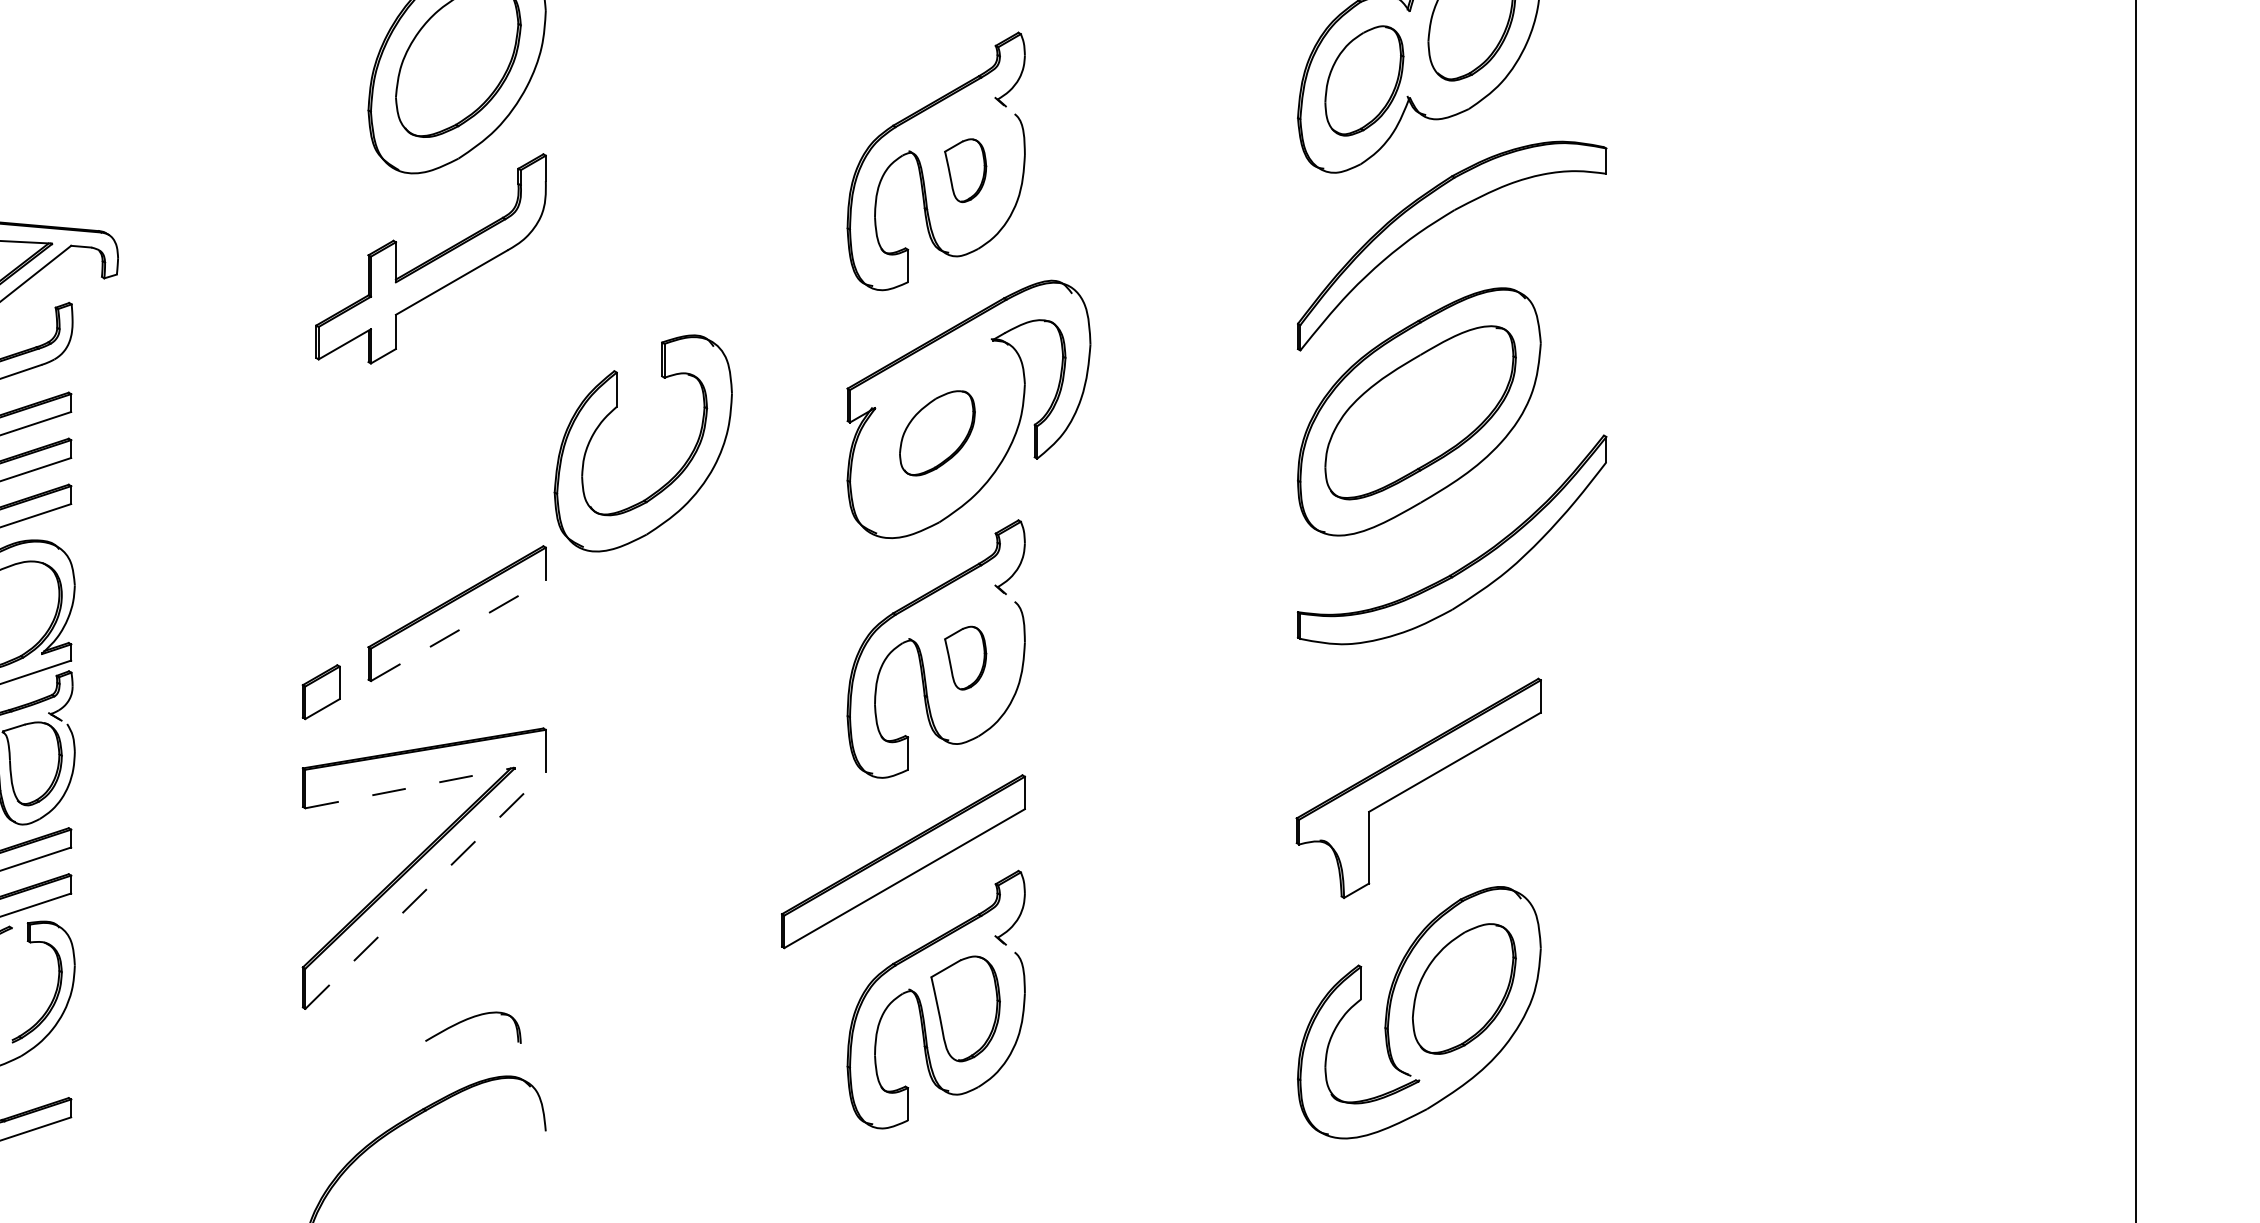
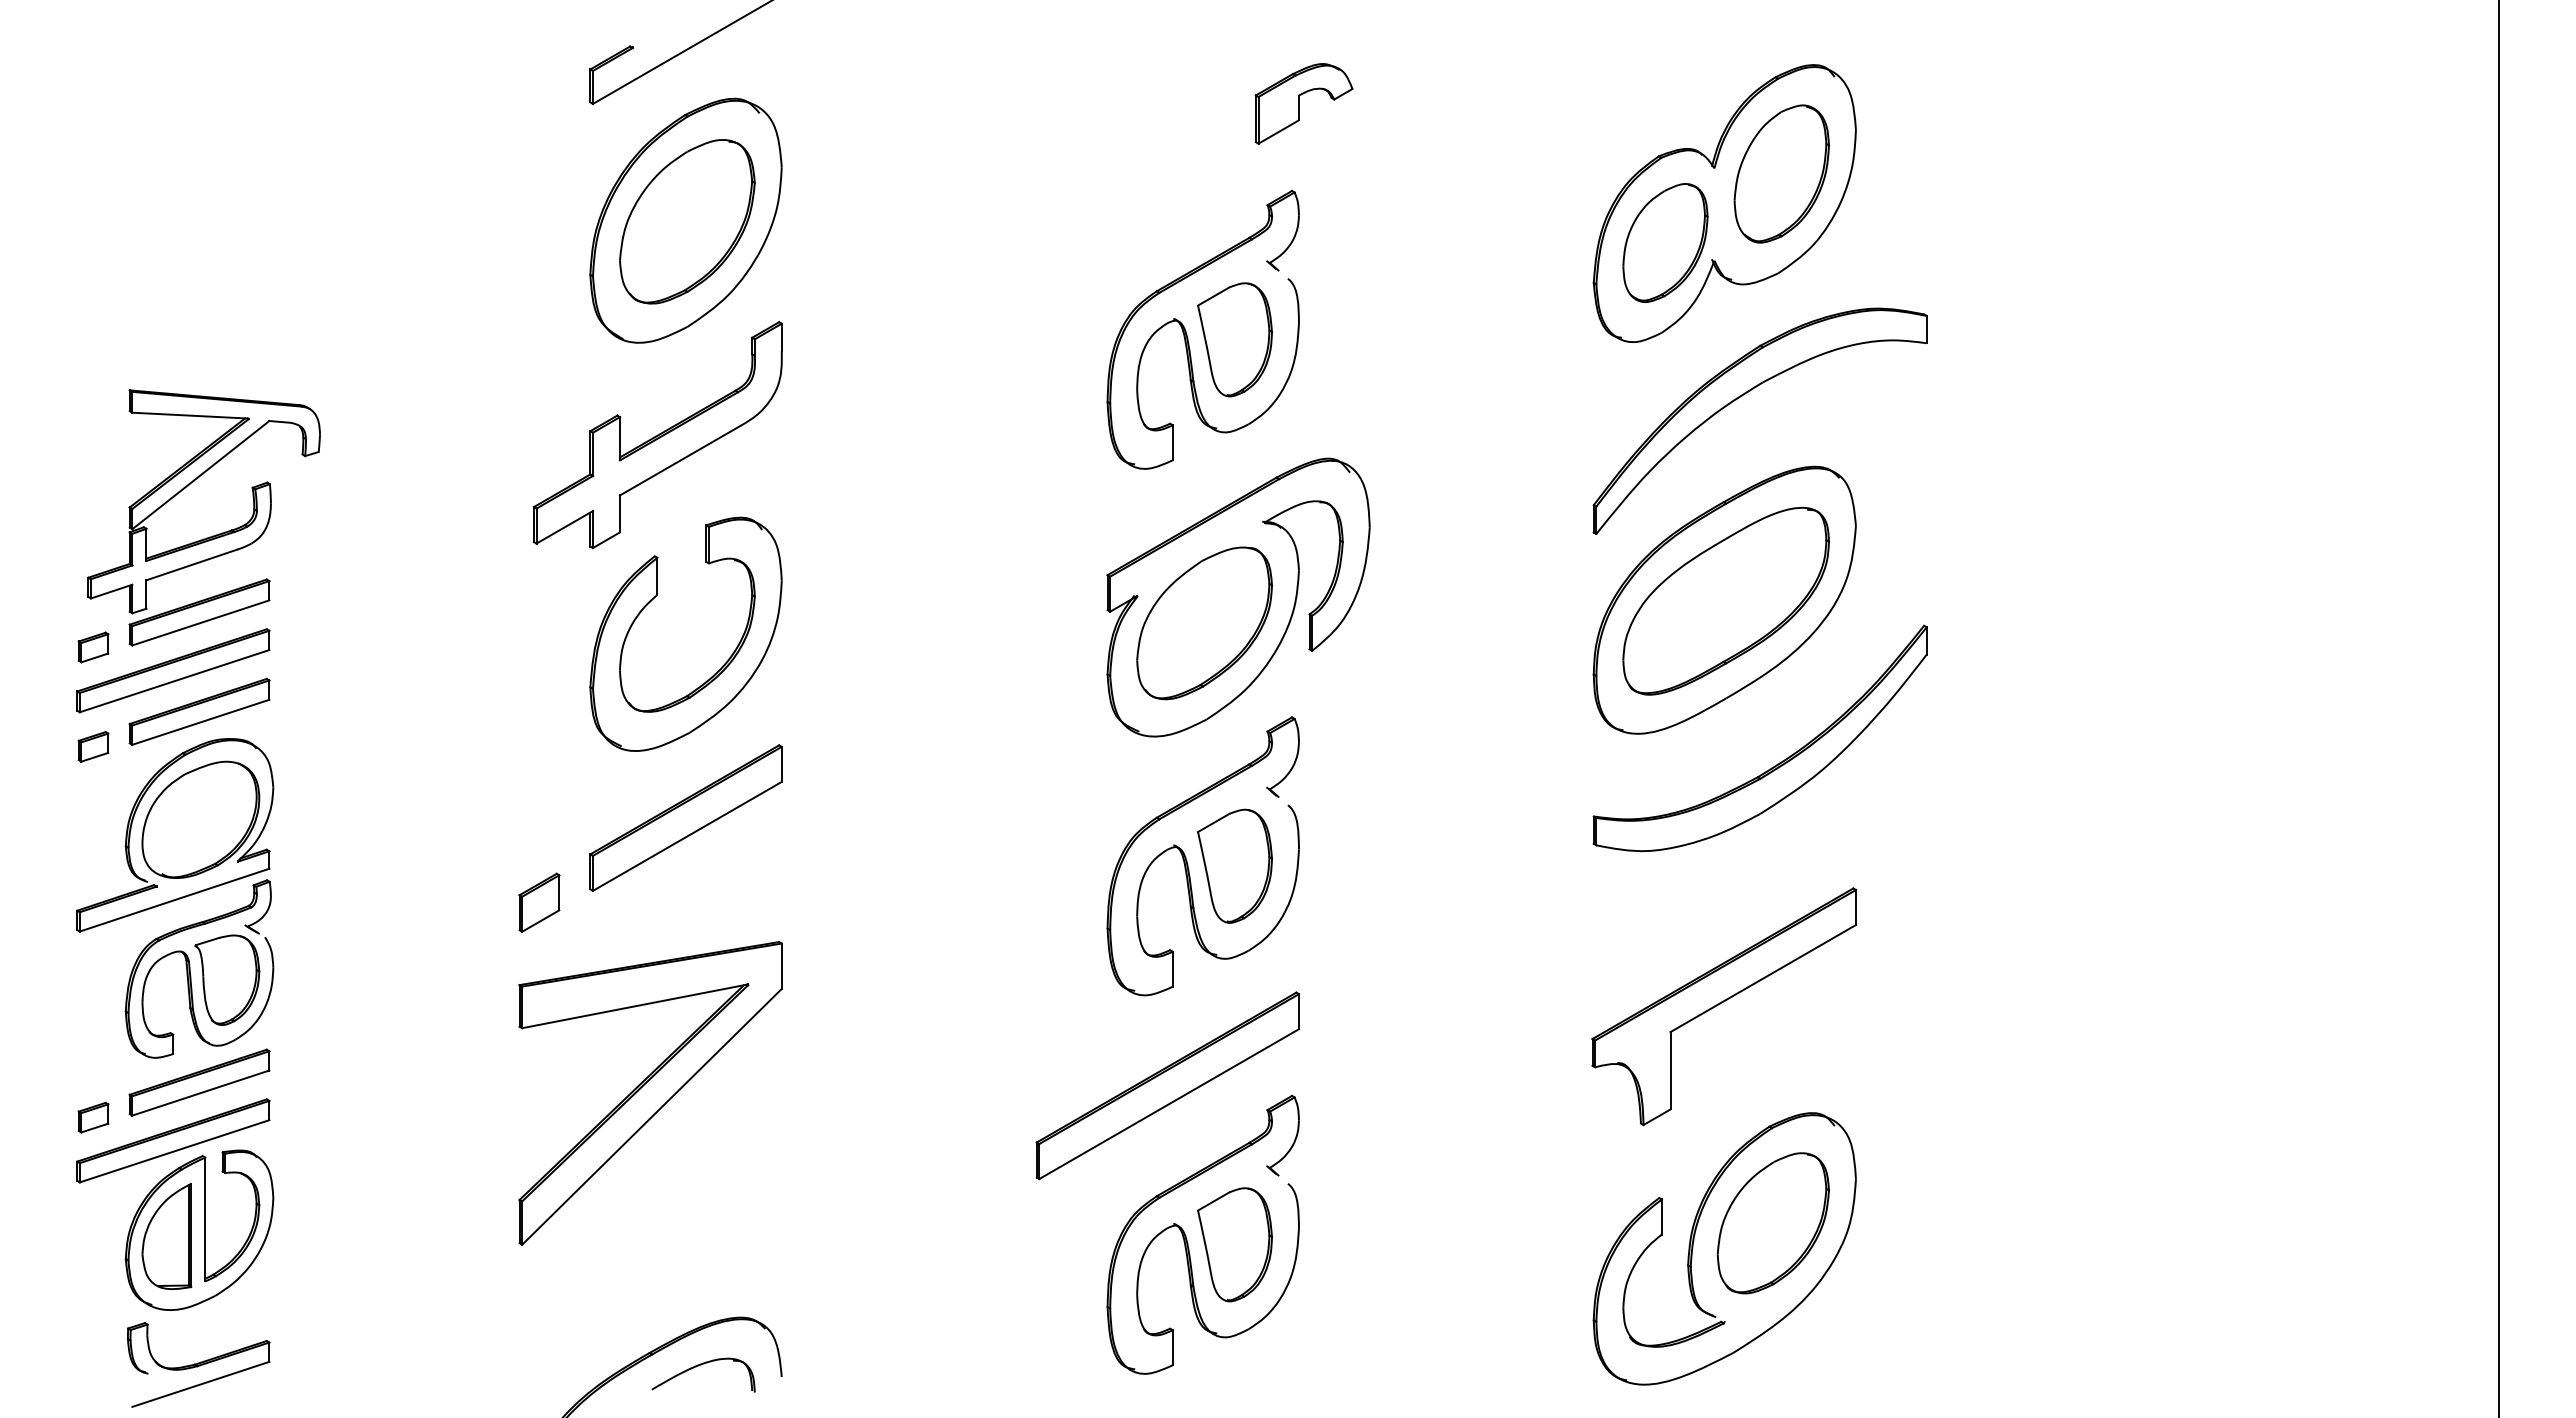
part: (965, 170) -> (1234, 339), size x1.67
part: (616, 408) -> (657, 596), moved
part: (937, 433) -> (1204, 623), size x1.67
line: (458, 630) -> (687, 836), dashed -> solid
part: (965, 657) -> (1234, 865), size x1.67
line: (410, 788) -> (635, 1006), dashed -> solid
line: (426, 890) -> (652, 1116), dashed -> solid
line: (12, 985) -> (205, 1219), added
part: (471, 1018) -> (701, 1365), moved

